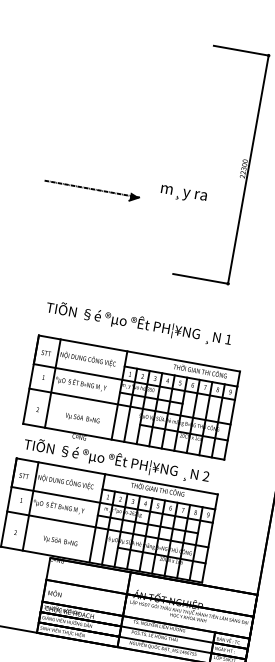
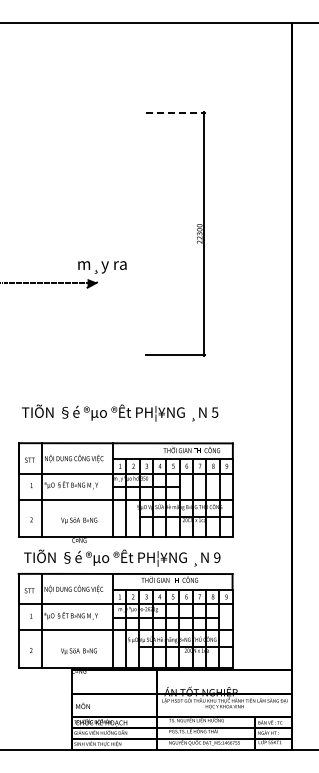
line: (241, 50) -> (175, 112), solid -> dashed
text: (183, 194) -> (102, 267), moved
text: (227, 339) -> (214, 412), 1 -> 5
text: (206, 477) -> (217, 558), 2 -> 9

